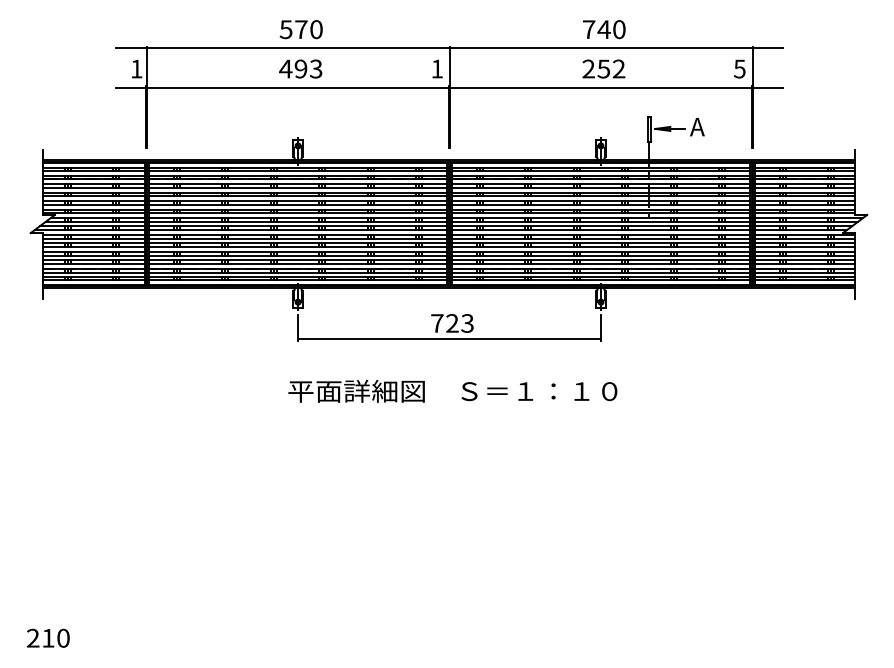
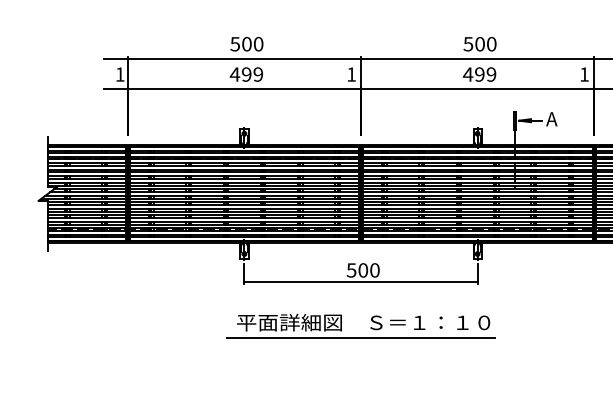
text: (301, 29) -> (247, 44), 570 -> 500
text: (596, 29) -> (474, 44), 740 -> 500
text: (315, 68) -> (257, 74), 493 -> 499
text: (603, 68) -> (479, 74), 252 -> 499
text: (739, 68) -> (584, 74), 5 -> 1
text: (451, 323) -> (362, 270), 723 -> 500
line: (448, 411) -> (360, 338), added

